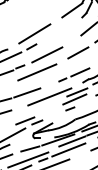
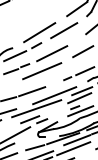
line: (59, 31) -> (64, 30), added
line: (31, 109) -> (36, 108), added
line: (75, 112) -> (80, 111), added

